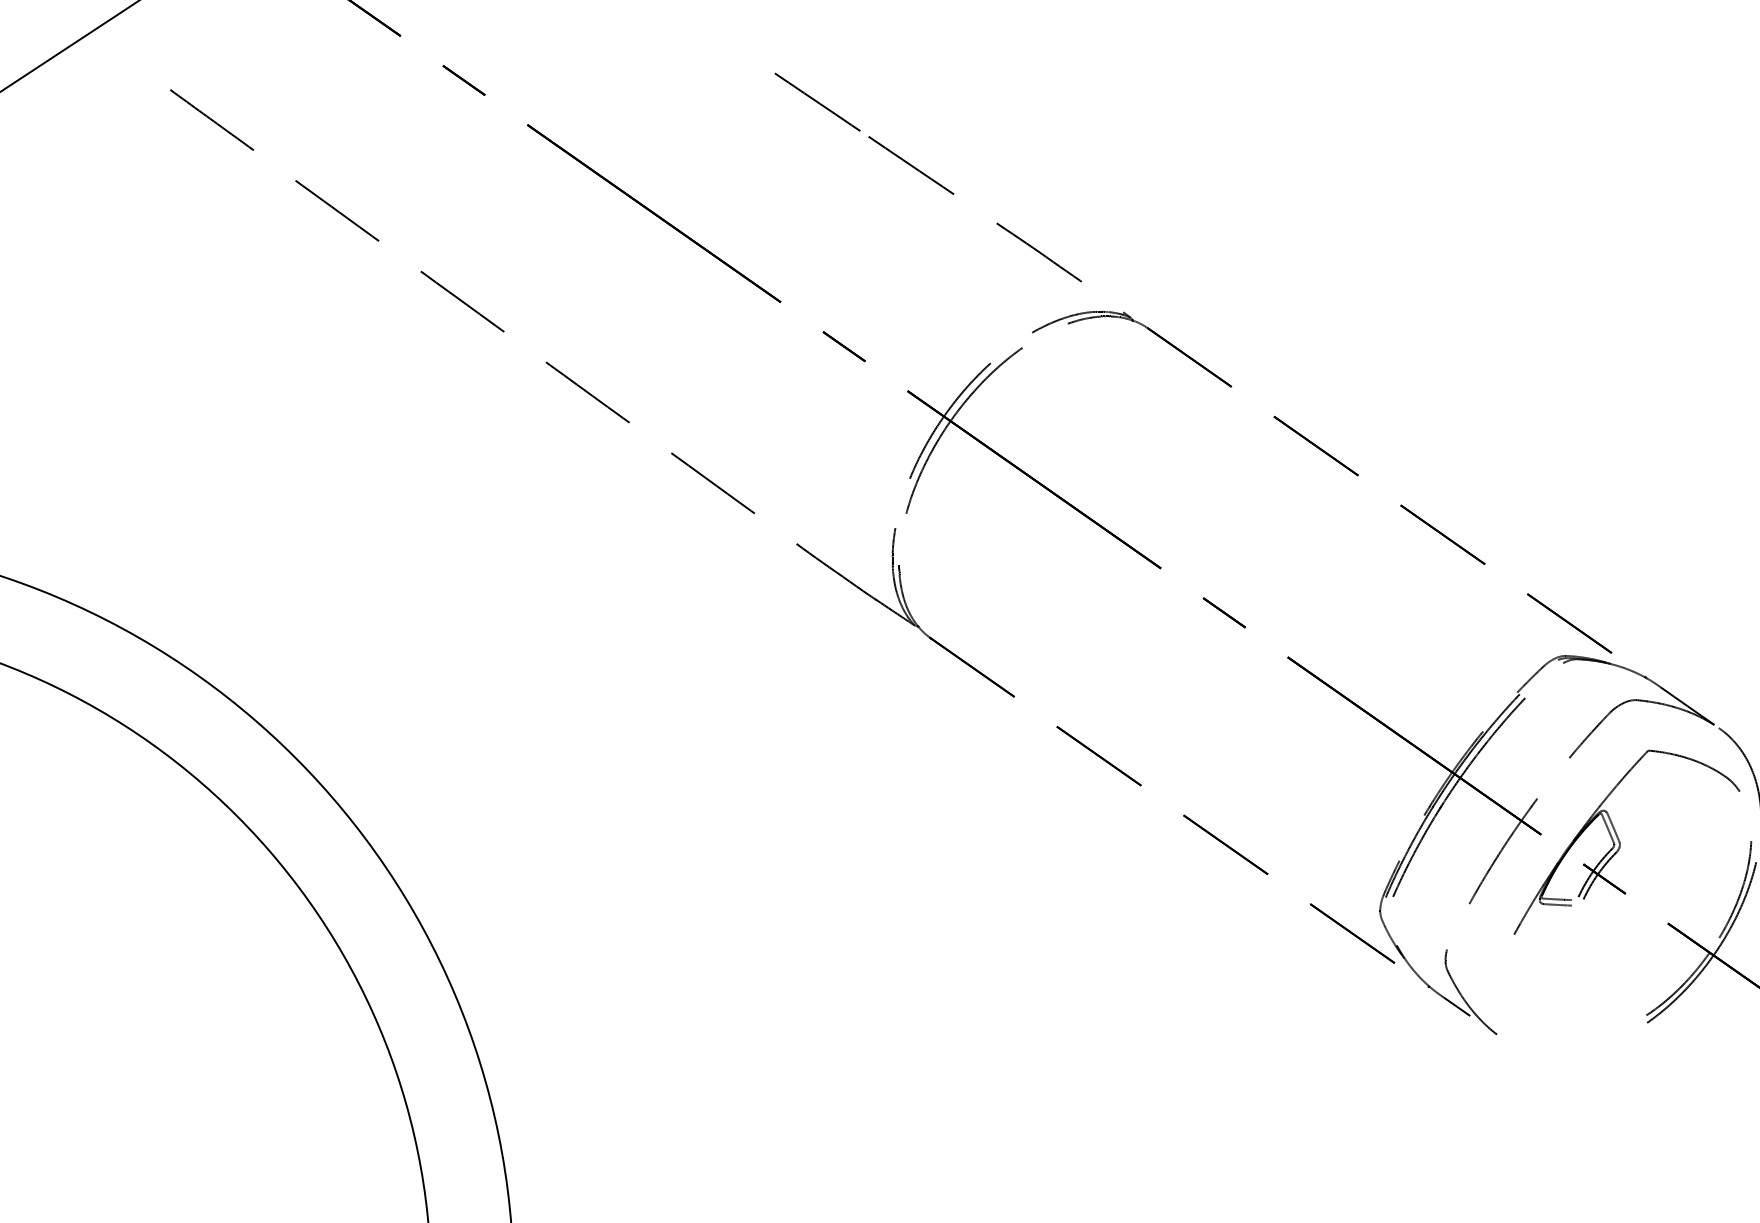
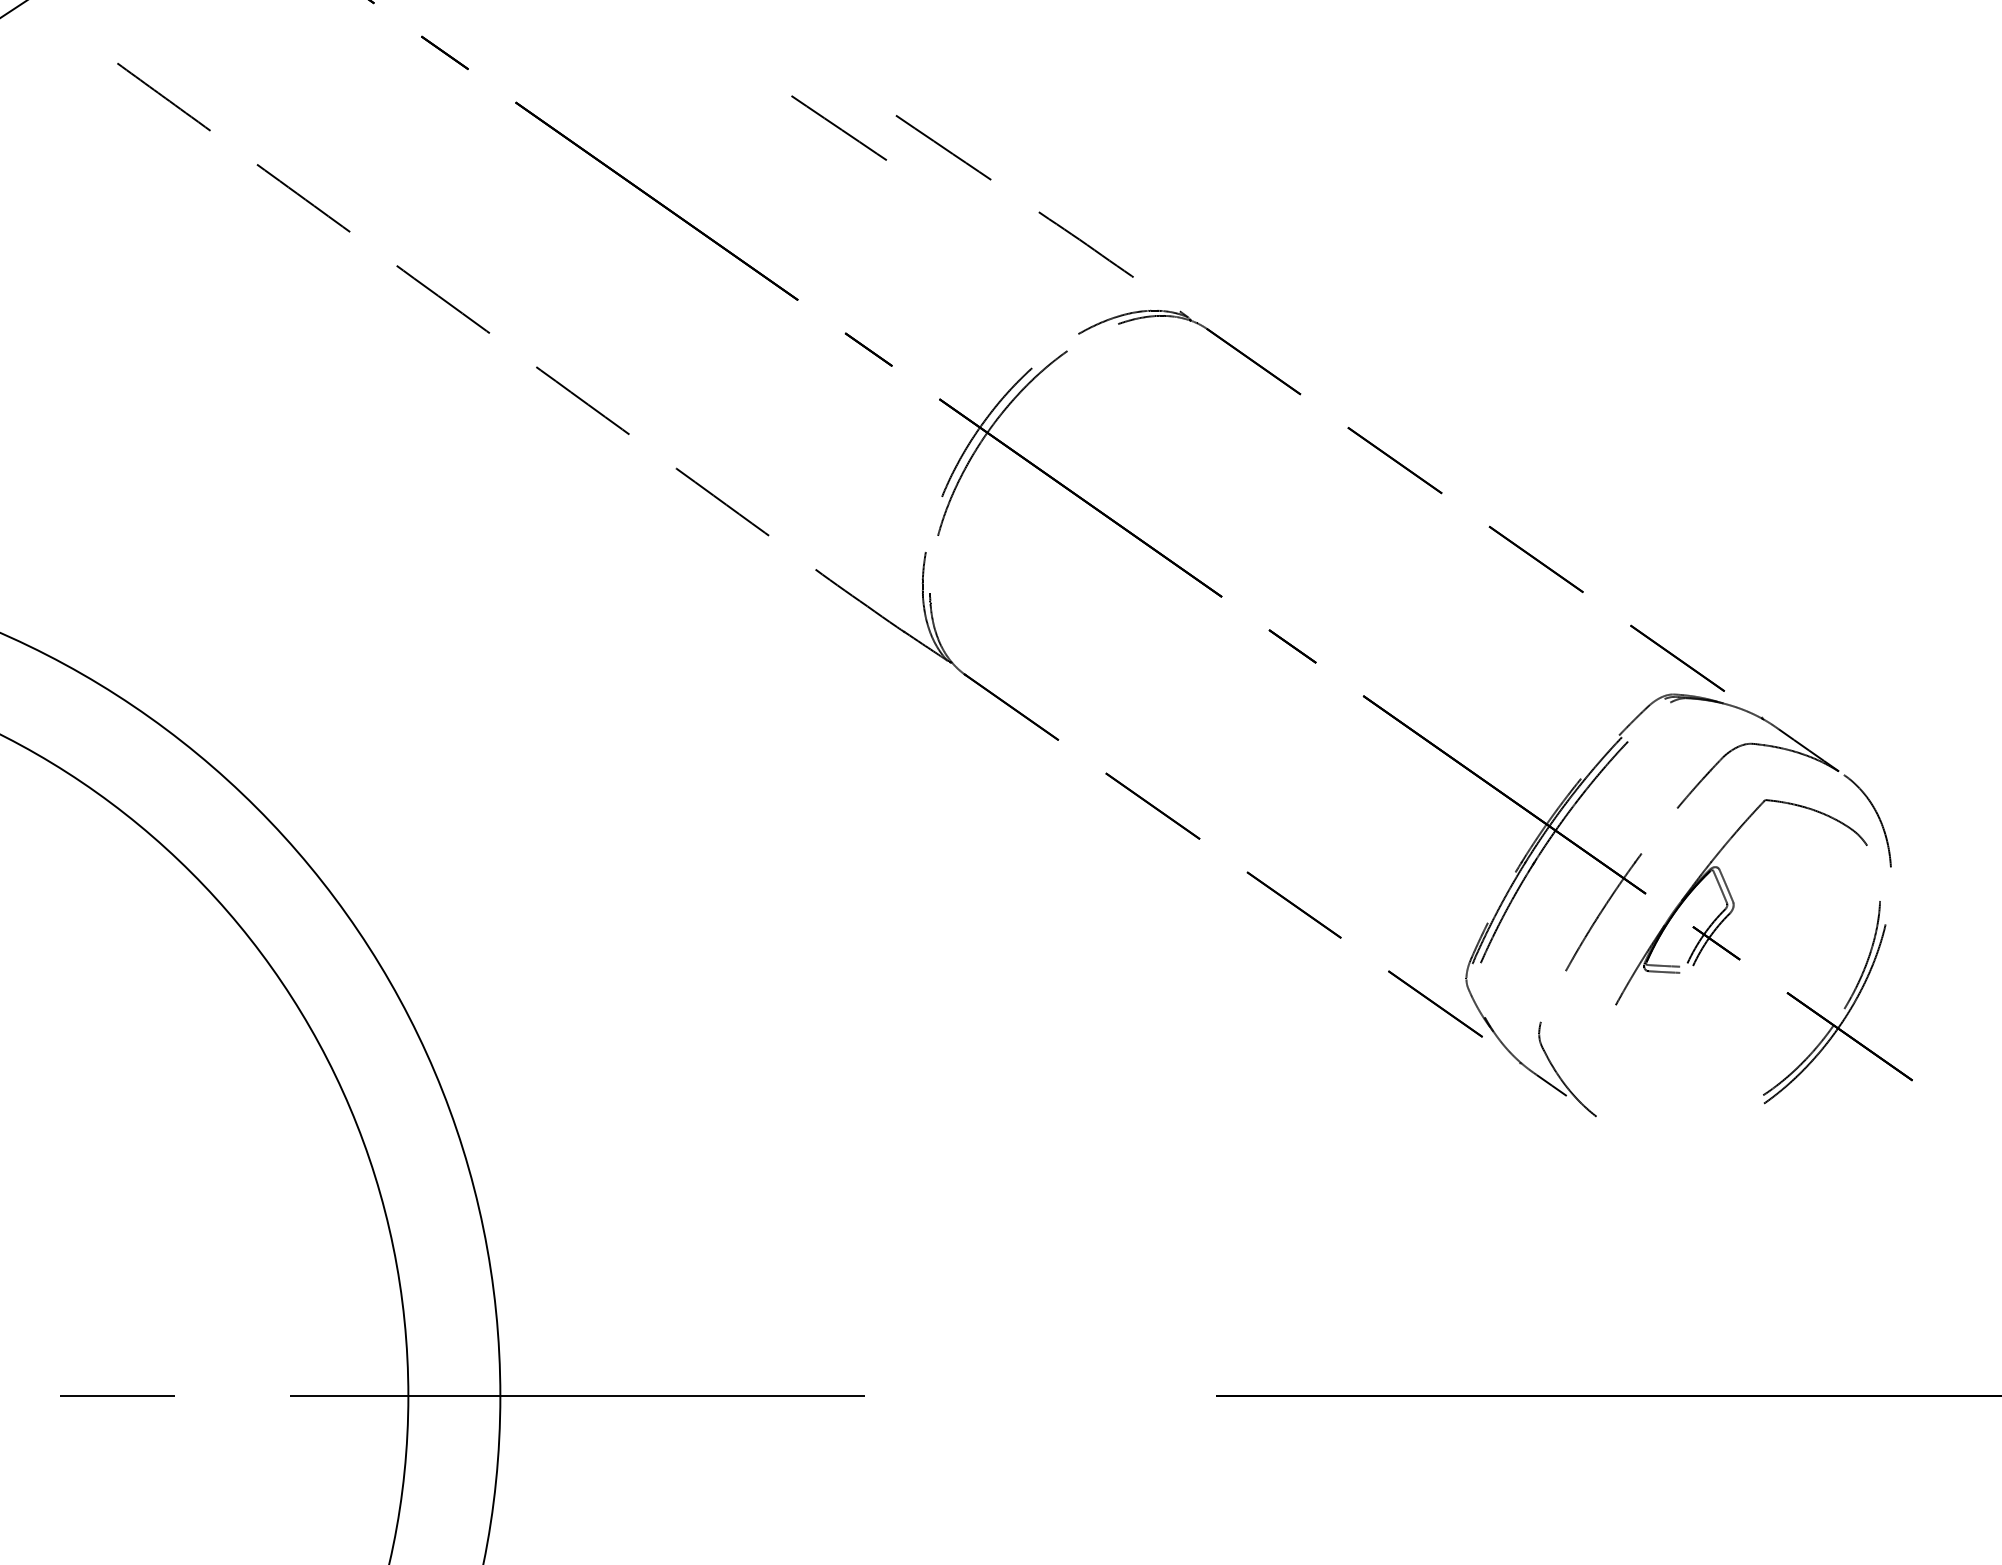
line: (817, 101) -> (839, 127), moved

